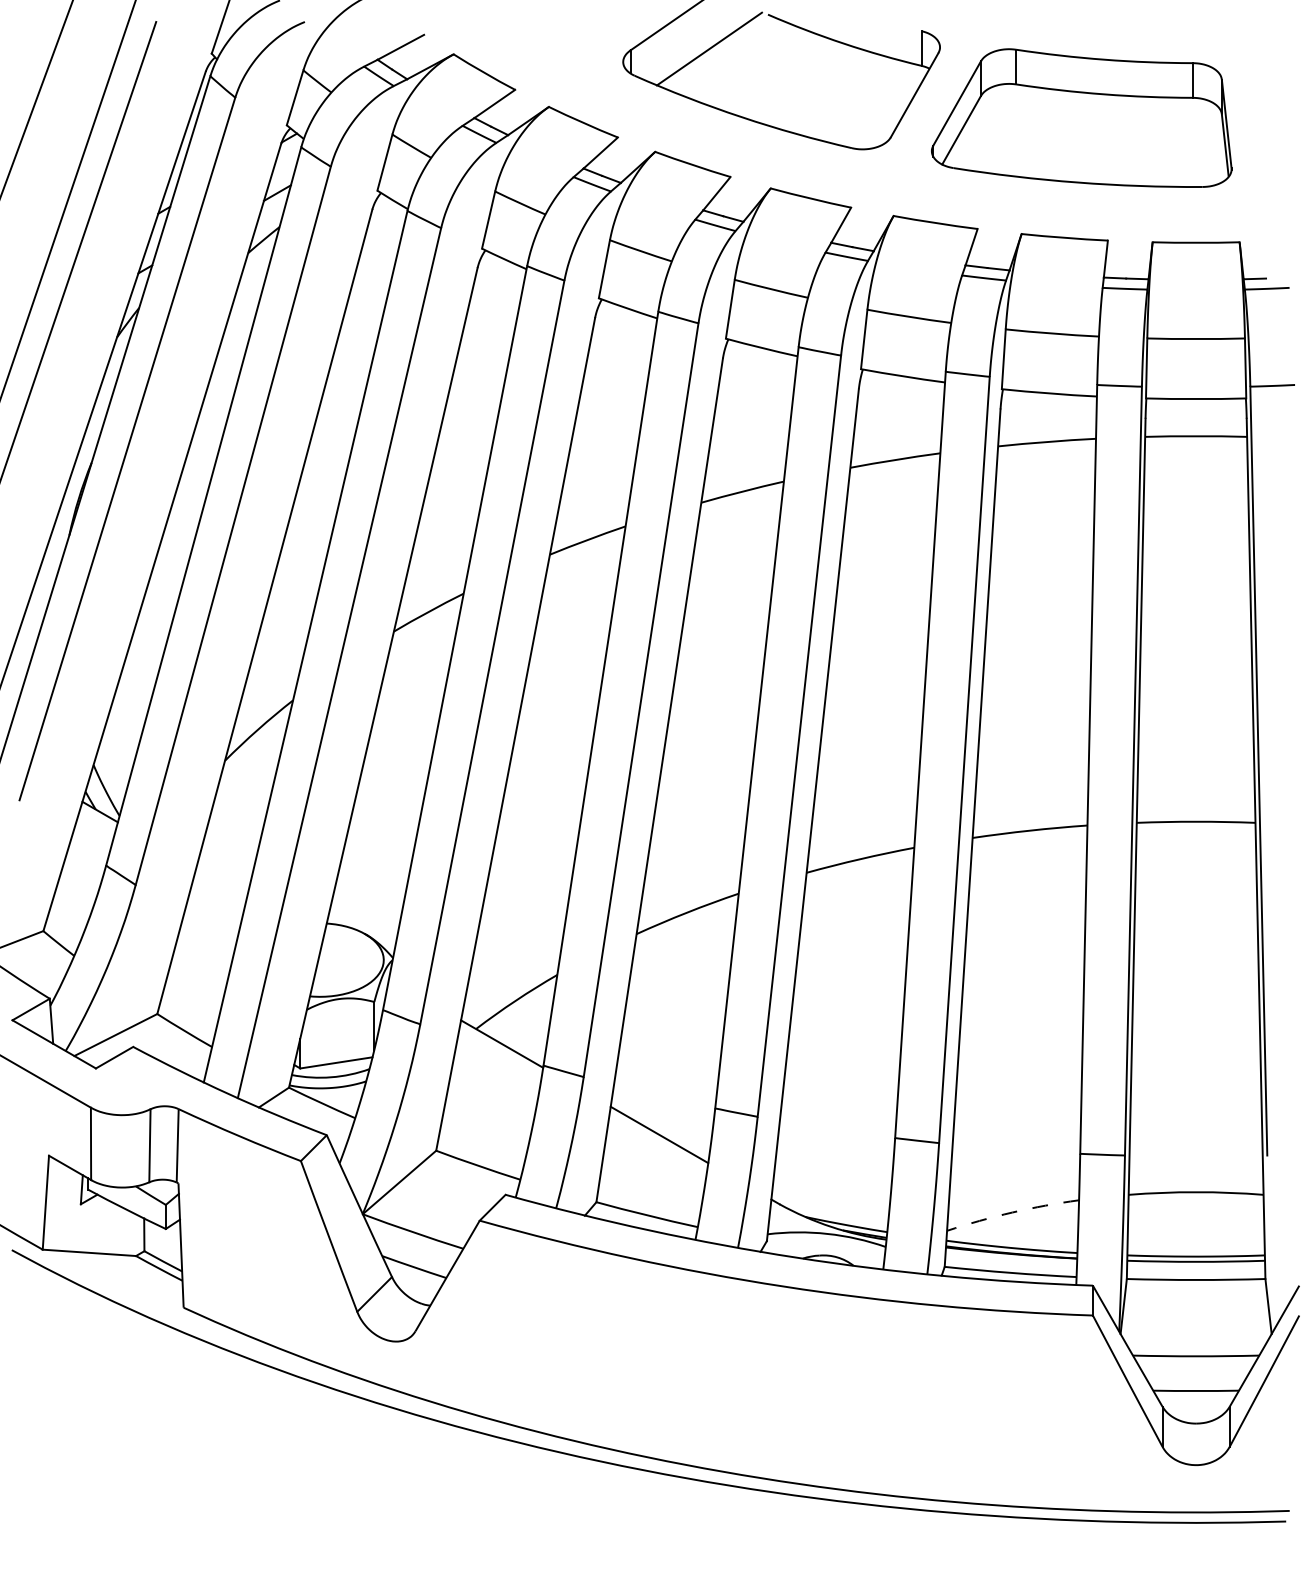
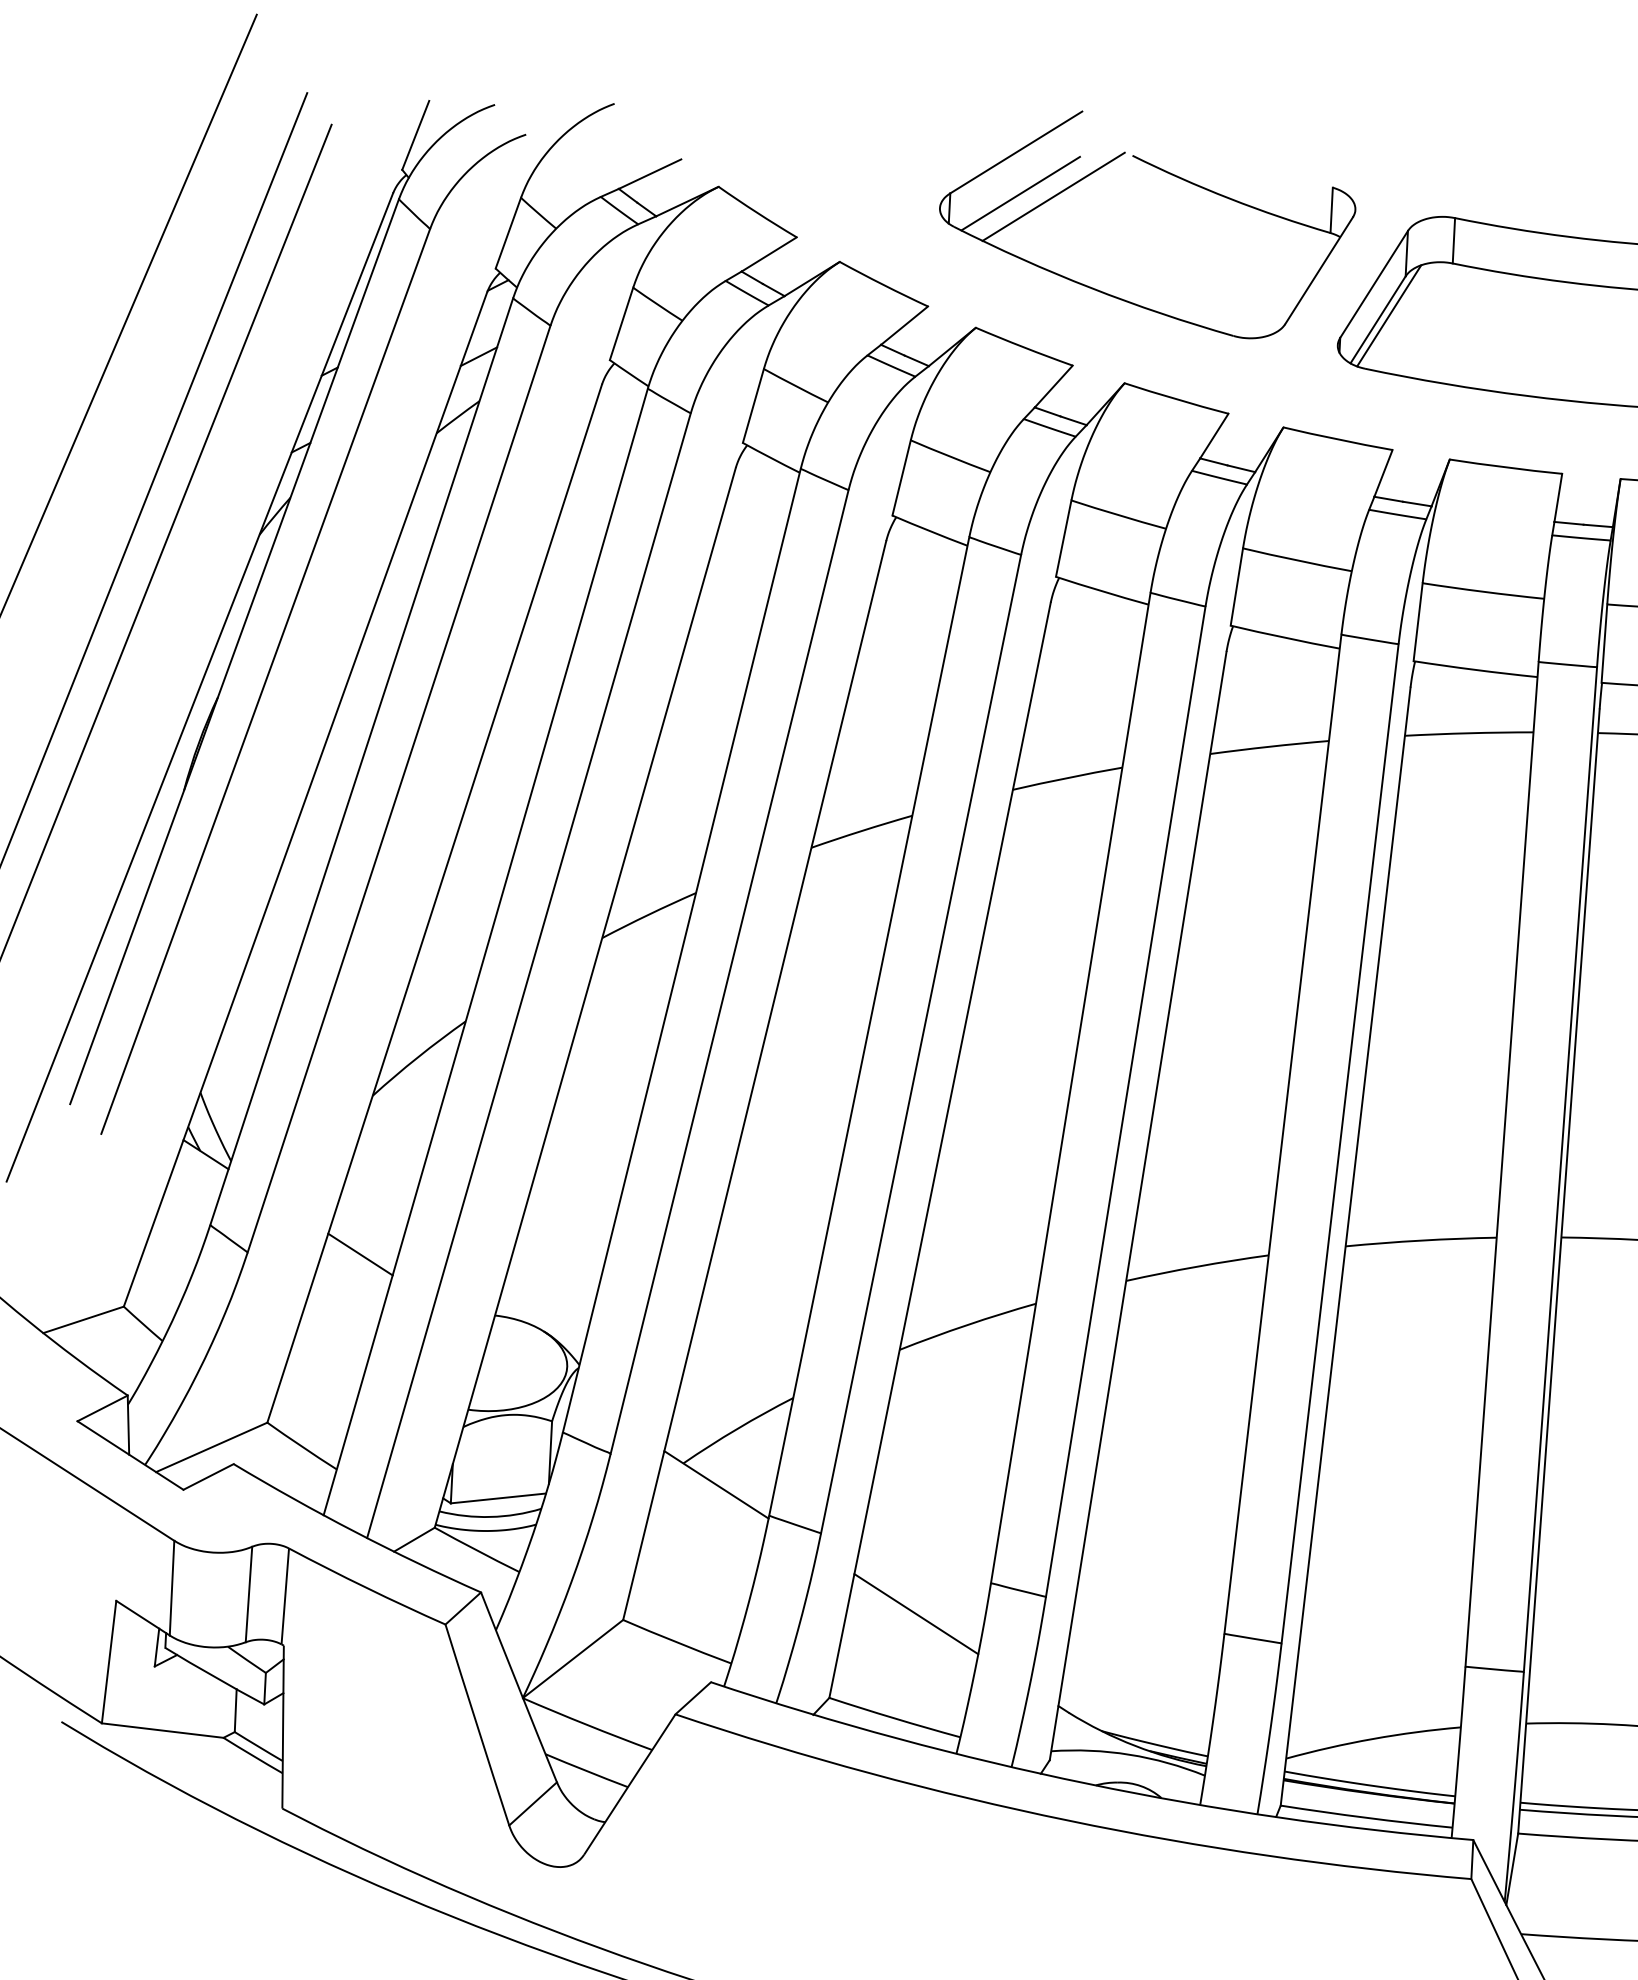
line: (684, 47) -> (1021, 193), added
line: (969, 126) -> (1388, 315), added
line: (221, 881) -> (360, 1253), added
arc: (1012, 1212) -> (1372, 1738), dashed -> solid

